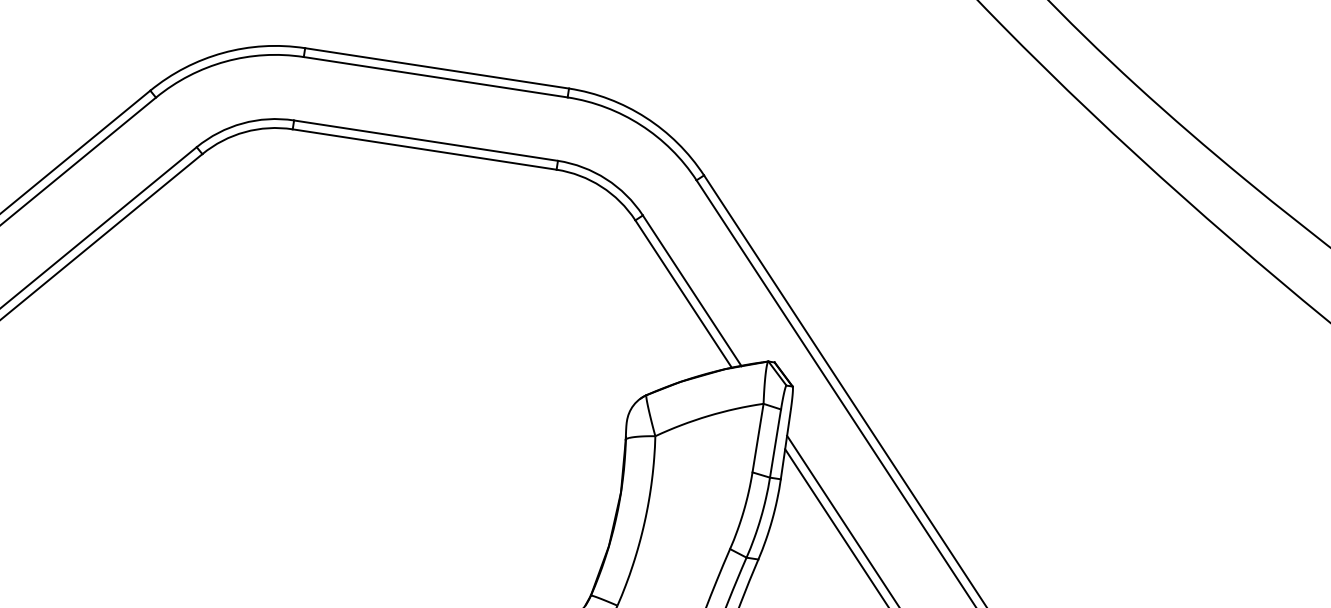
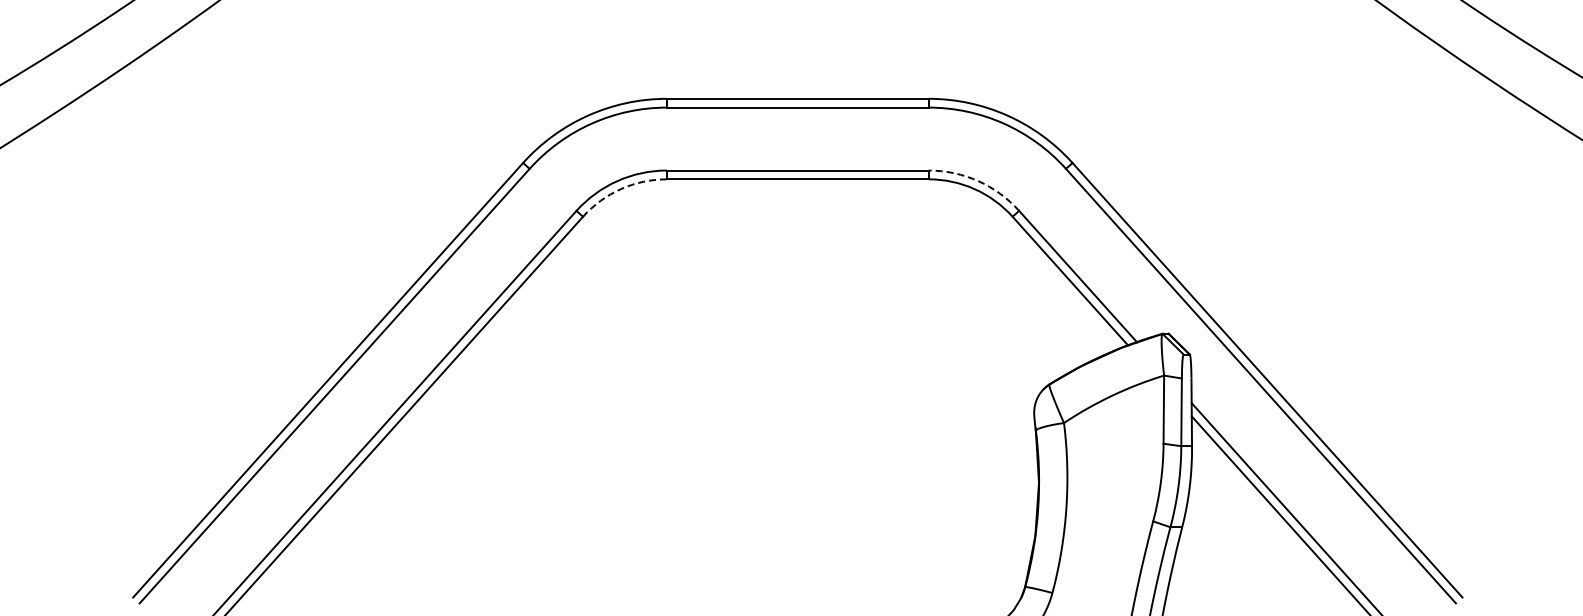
arc: (245, 132) -> (621, 189), solid -> dashed
arc: (606, 179) -> (978, 181), solid -> dashed

